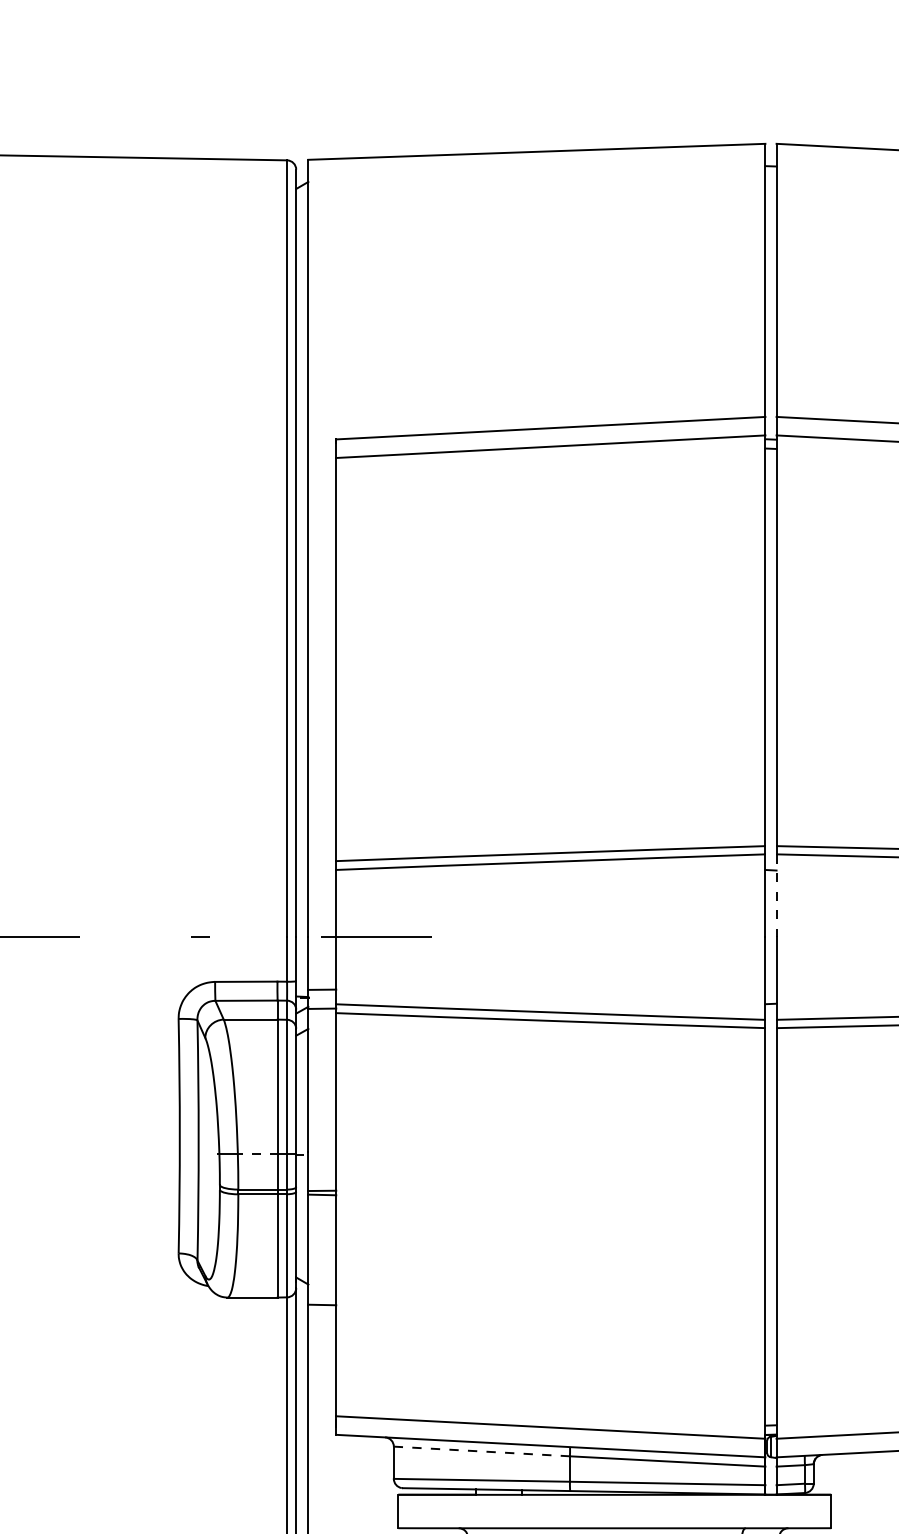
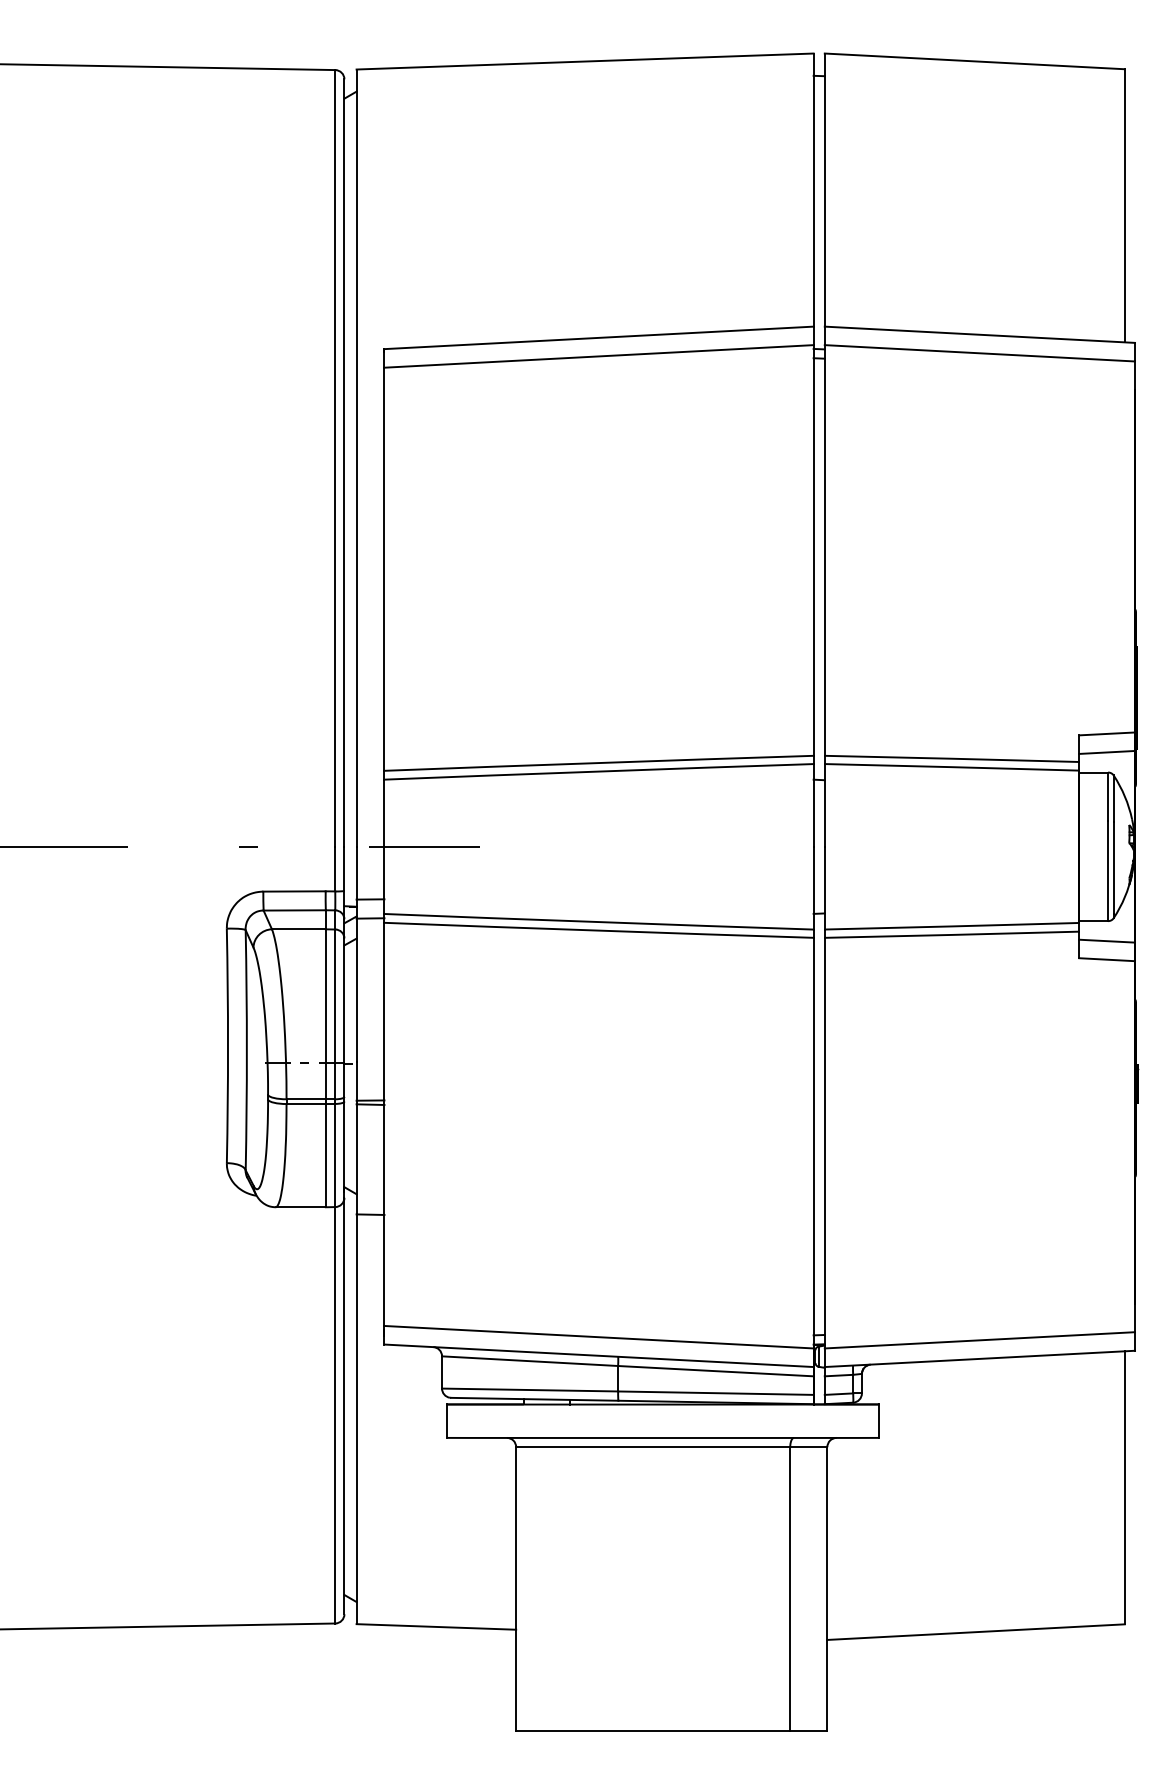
line: (776, 895) -> (824, 805), dashed -> solid
line: (481, 1451) -> (529, 1361), dashed -> solid

